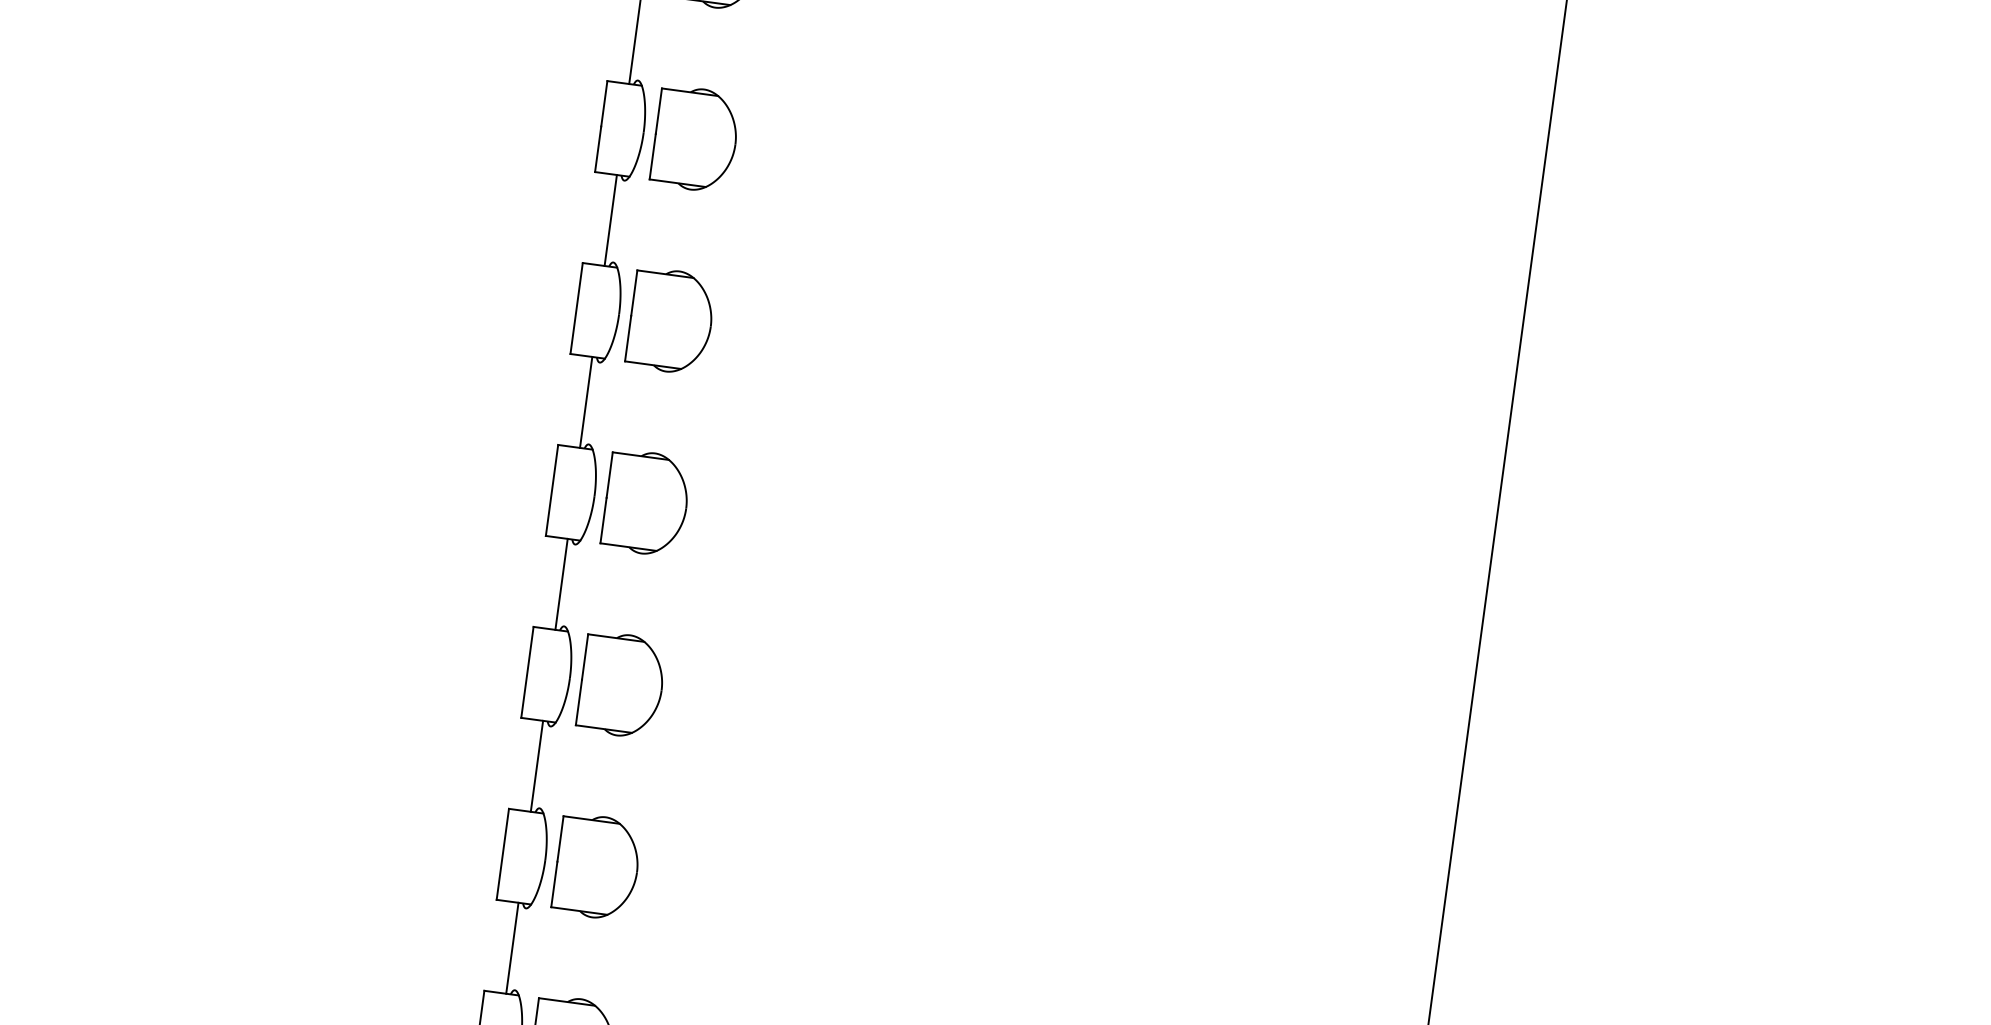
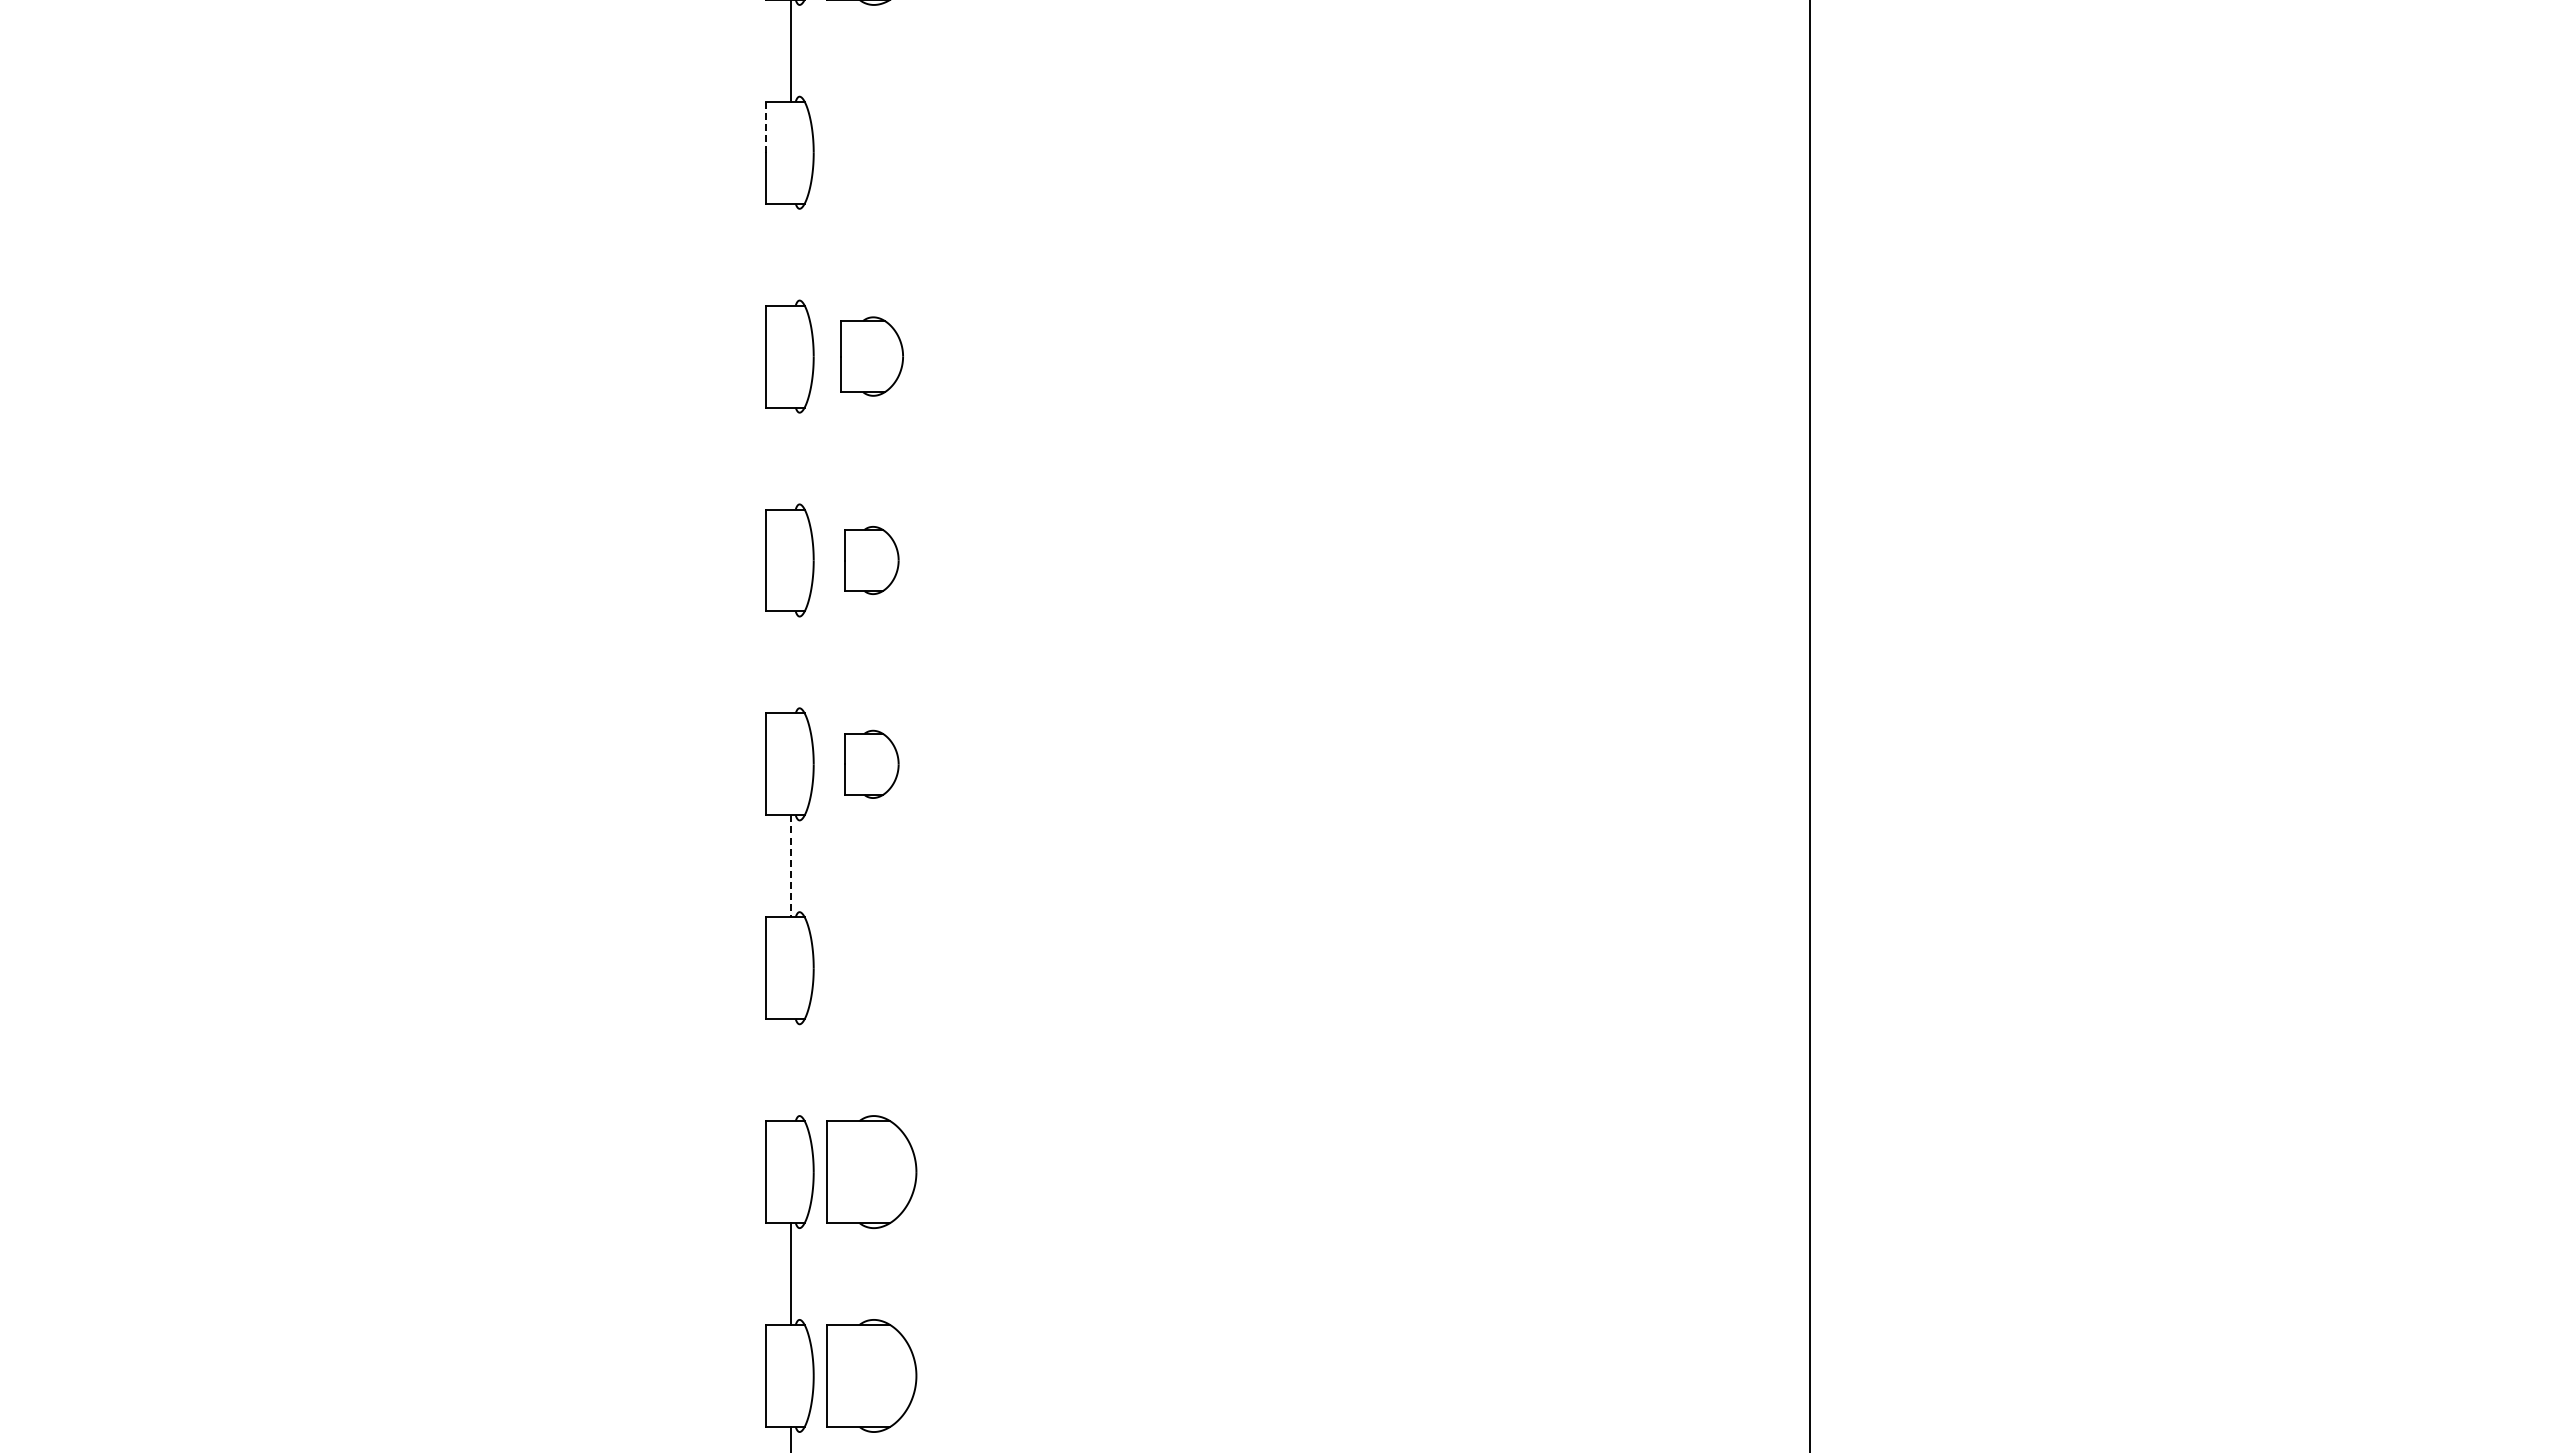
line: (604, 104) -> (766, 127), solid -> dashed
part: (695, 139) -> (871, 152), removed
line: (610, 220) -> (790, 254), removed
part: (670, 321) -> (871, 356), size x0.7
line: (586, 402) -> (790, 458), removed
part: (646, 503) -> (871, 560), size x0.6
line: (561, 584) -> (790, 662), removed
part: (621, 685) -> (871, 764), size x0.6
line: (536, 766) -> (790, 866), solid -> dashed
part: (596, 867) -> (871, 968), removed
line: (512, 948) -> (790, 1070), removed

